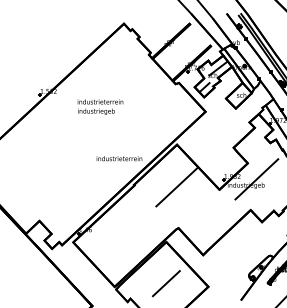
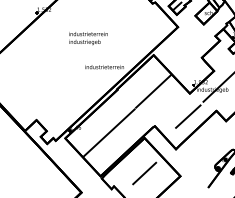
text: (100, 106) -> (88, 37), moved
line: (217, 216) -> (188, 116), added
line: (124, 235) -> (108, 132), added

